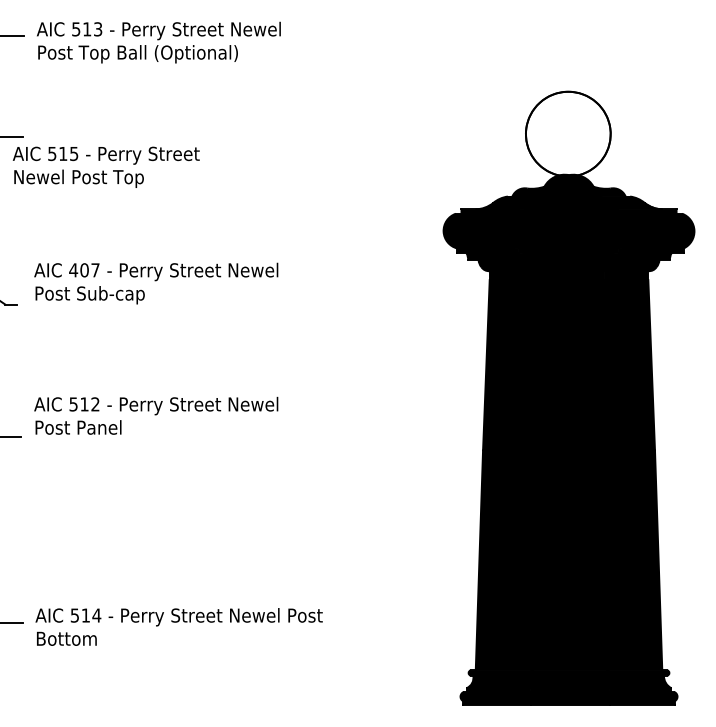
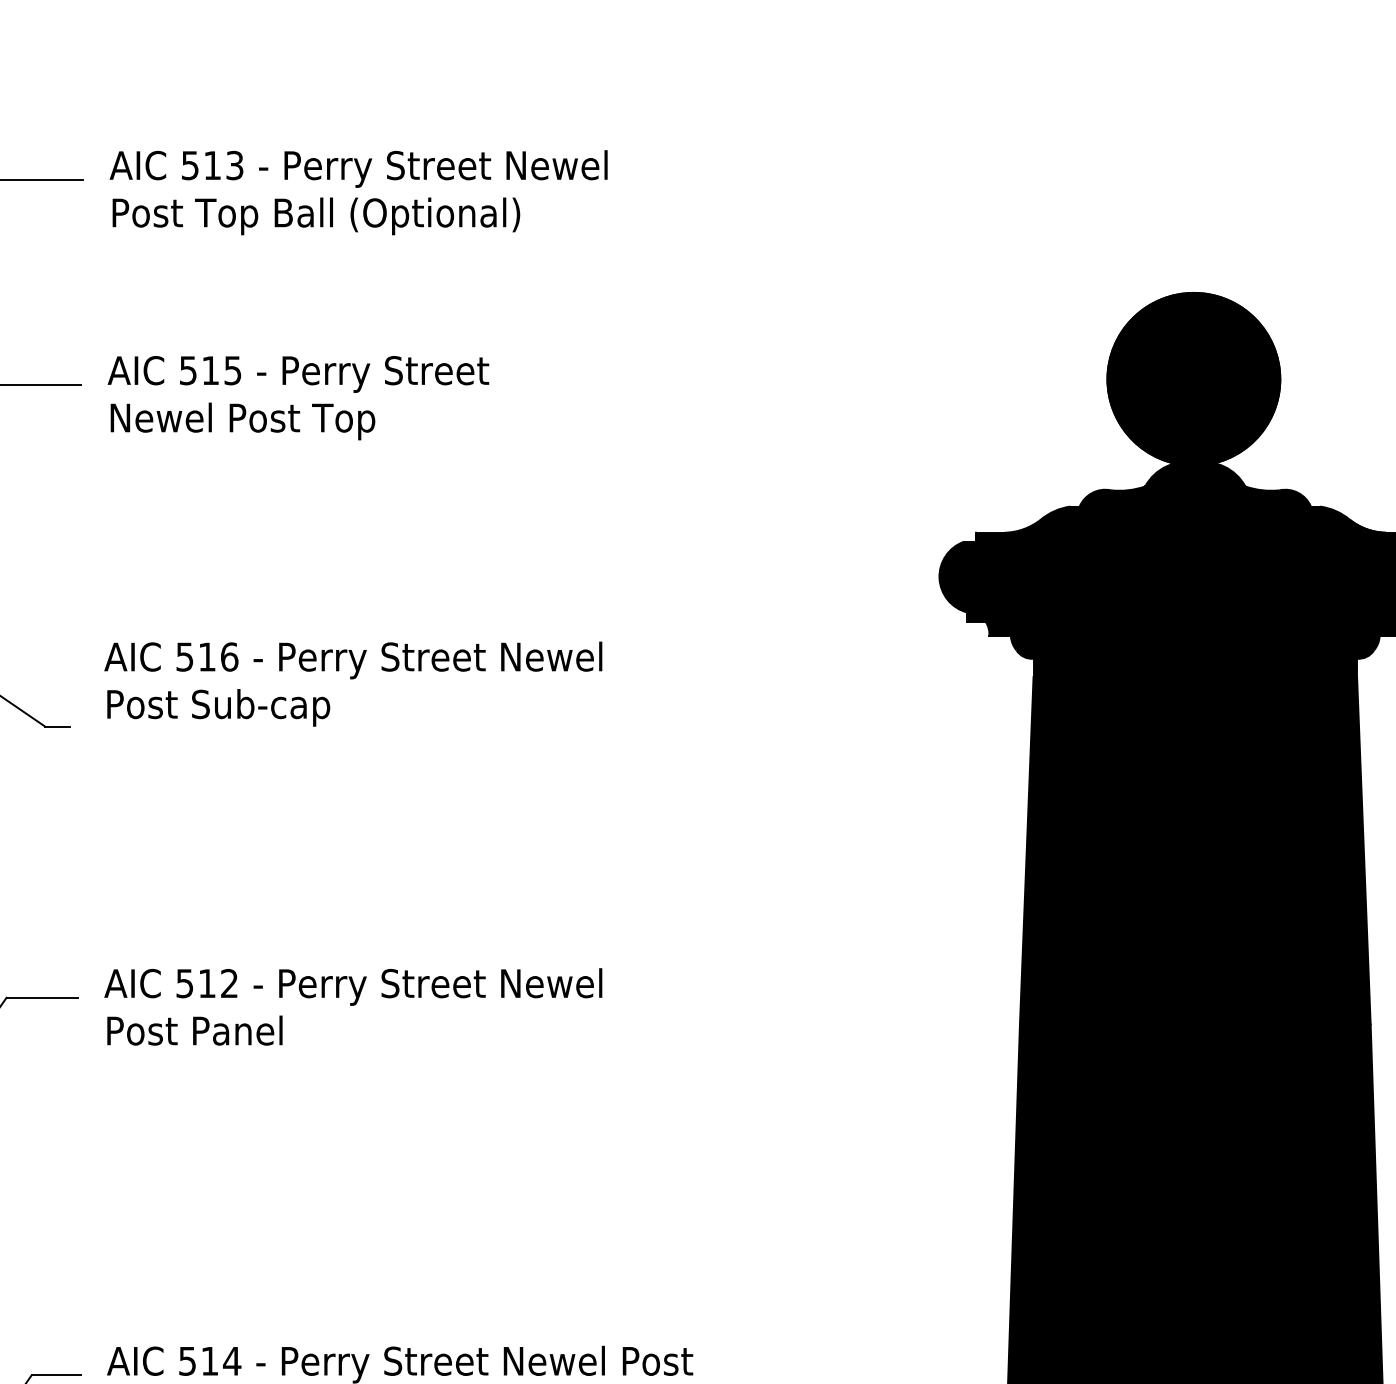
fill: (567, 133) -> (1192, 377), added
text: (106, 166) -> (298, 396), moved
text: (84, 270) -> (207, 657), 407 -> 516
text: (156, 415) -> (353, 1006), moved

